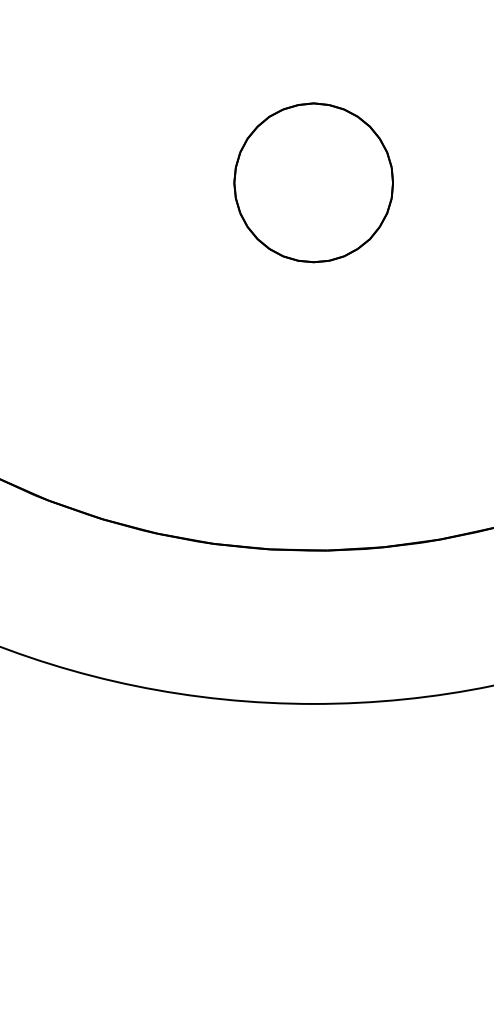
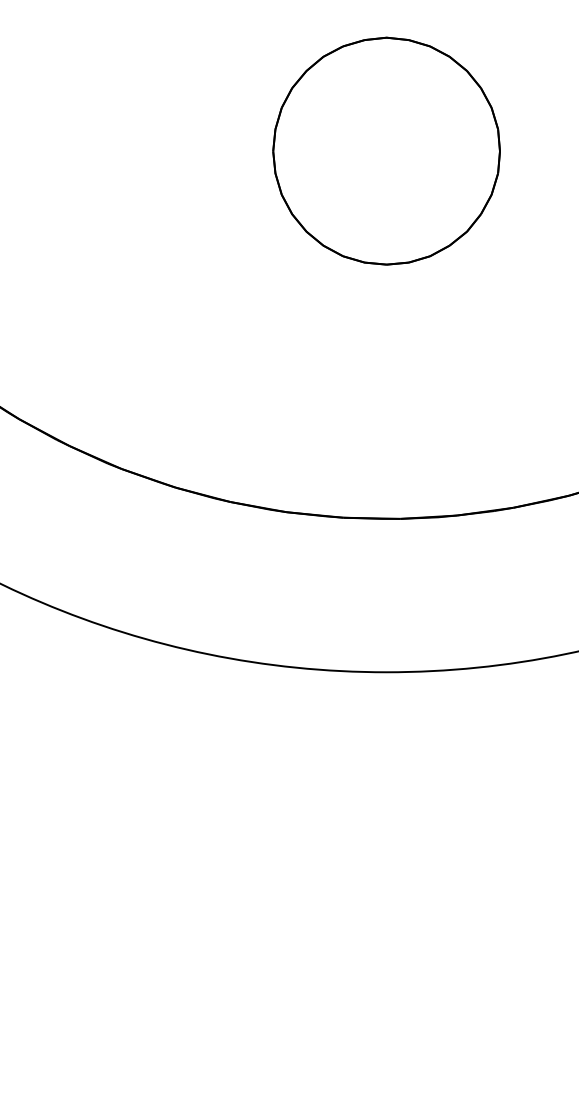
part: (313, 182) -> (386, 150), size x1.43

